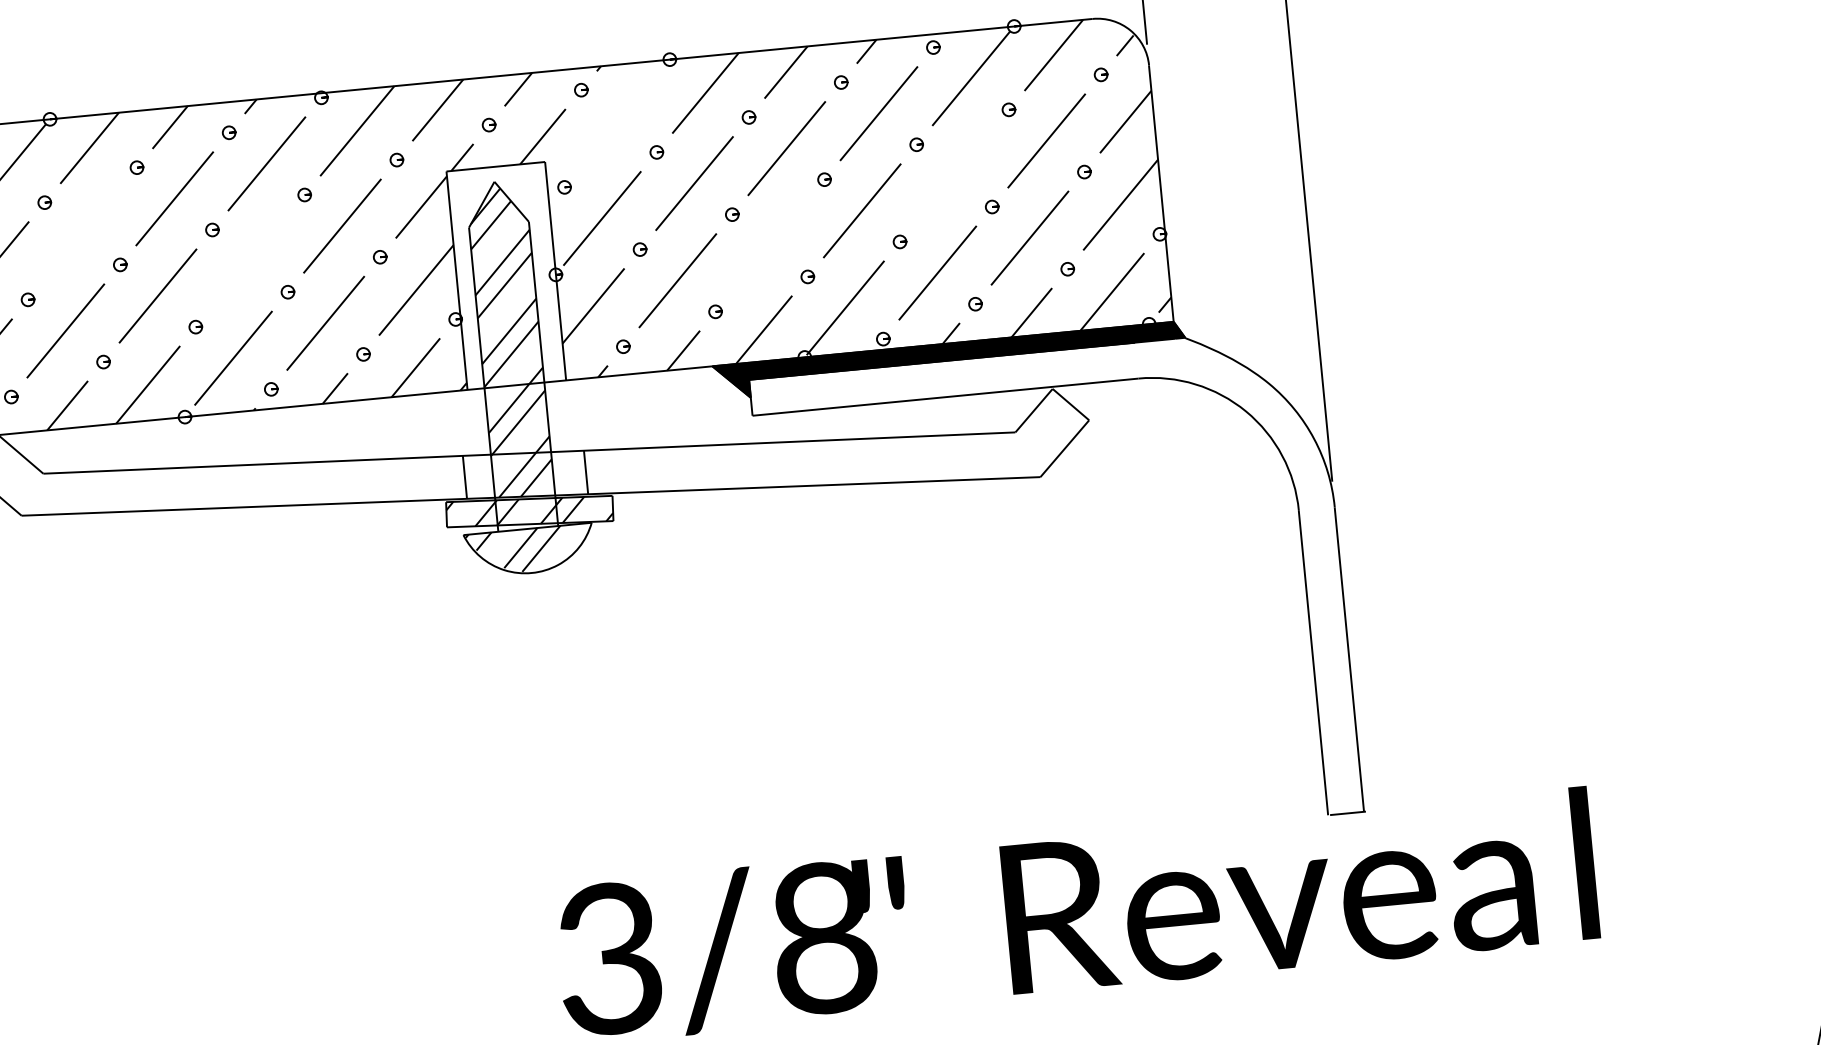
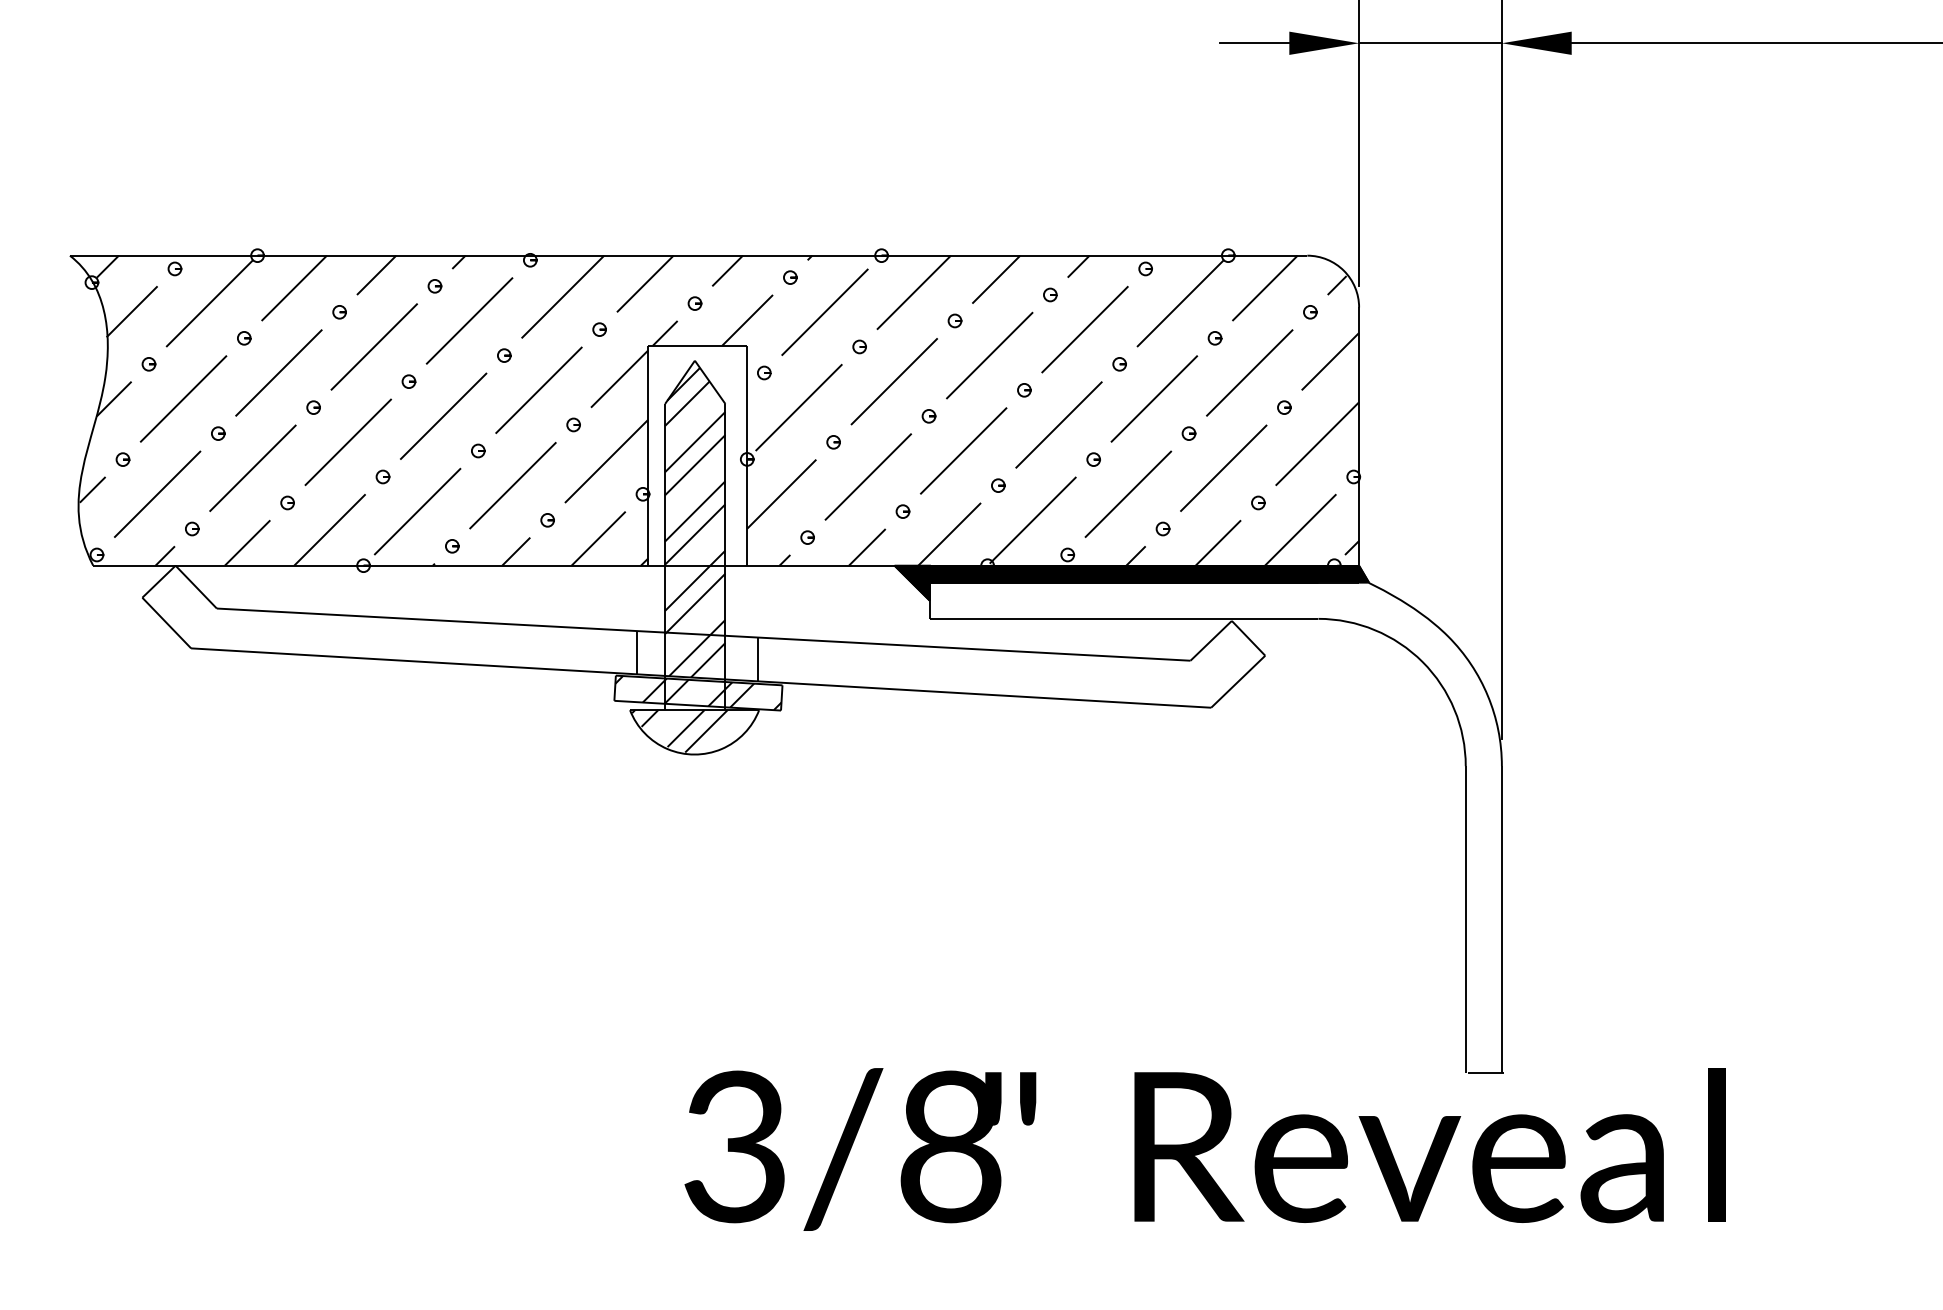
line: (618, 120) -> (824, 311), added
line: (954, 175) -> (1154, 398), added
line: (82, 233) -> (278, 372), added
line: (769, 245) -> (963, 450), added
line: (250, 260) -> (443, 415), added

